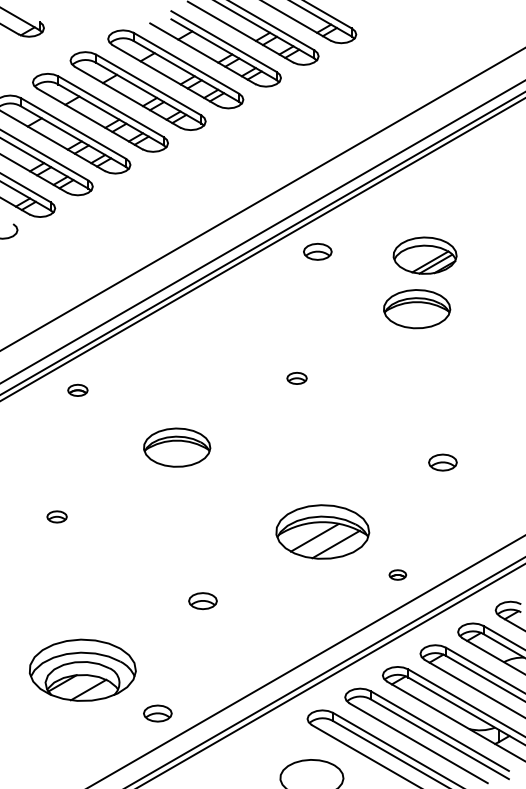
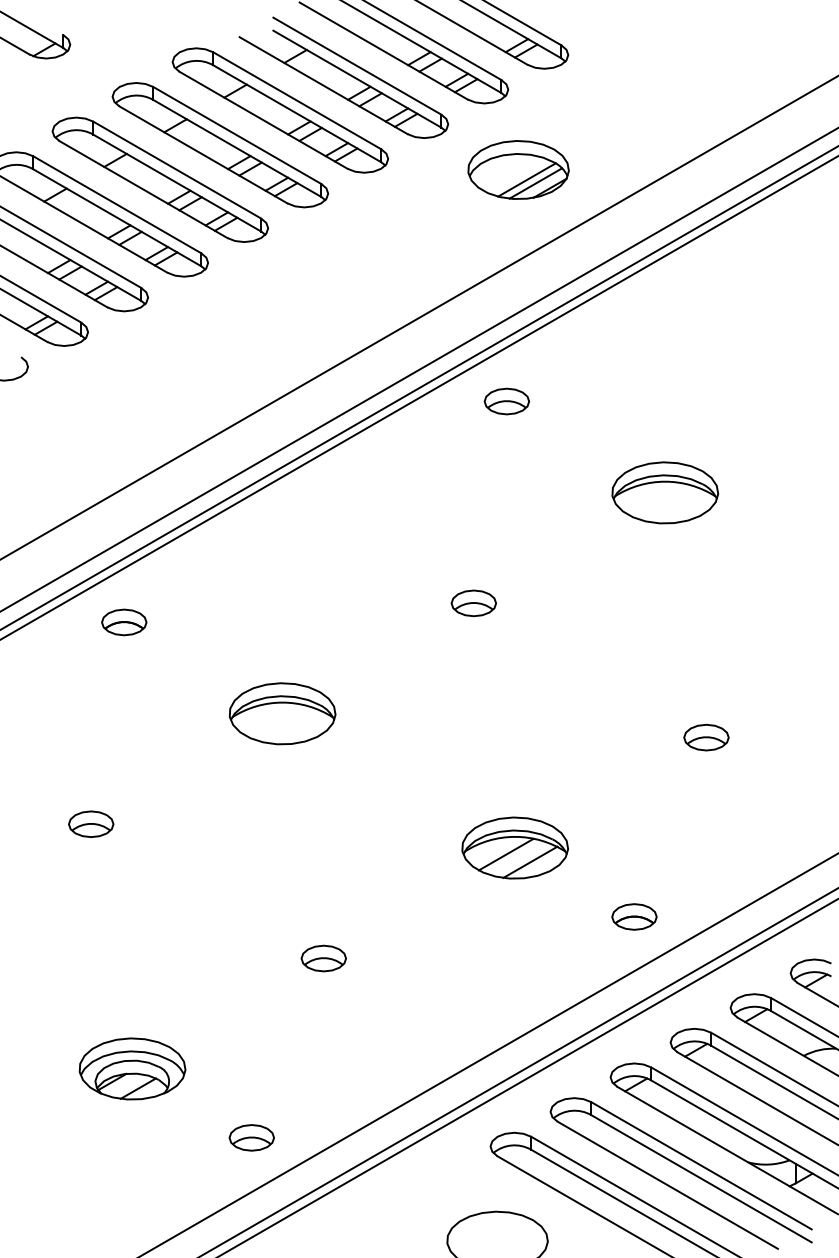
part: (424, 255) -> (517, 169), moved
part: (296, 378) -> (472, 603), size x1.43
part: (77, 390) -> (123, 622), size x1.43
part: (56, 516) -> (90, 823), size x1.43
part: (323, 531) -> (515, 847), size x0.71
part: (397, 574) -> (634, 916), size x1.67
part: (83, 670) -> (133, 1069), size x0.62

